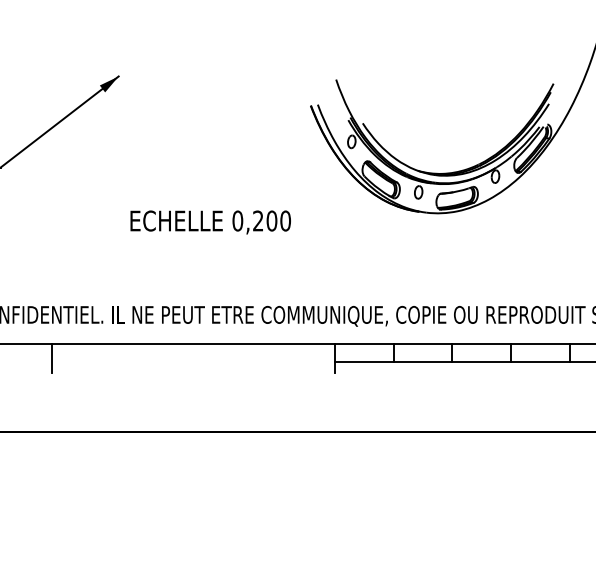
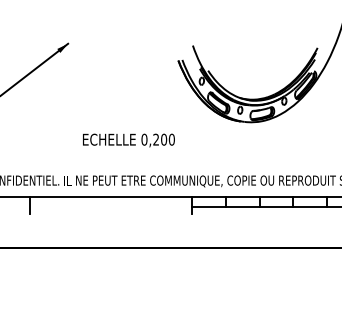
text: (209, 222) -> (128, 140), moved

